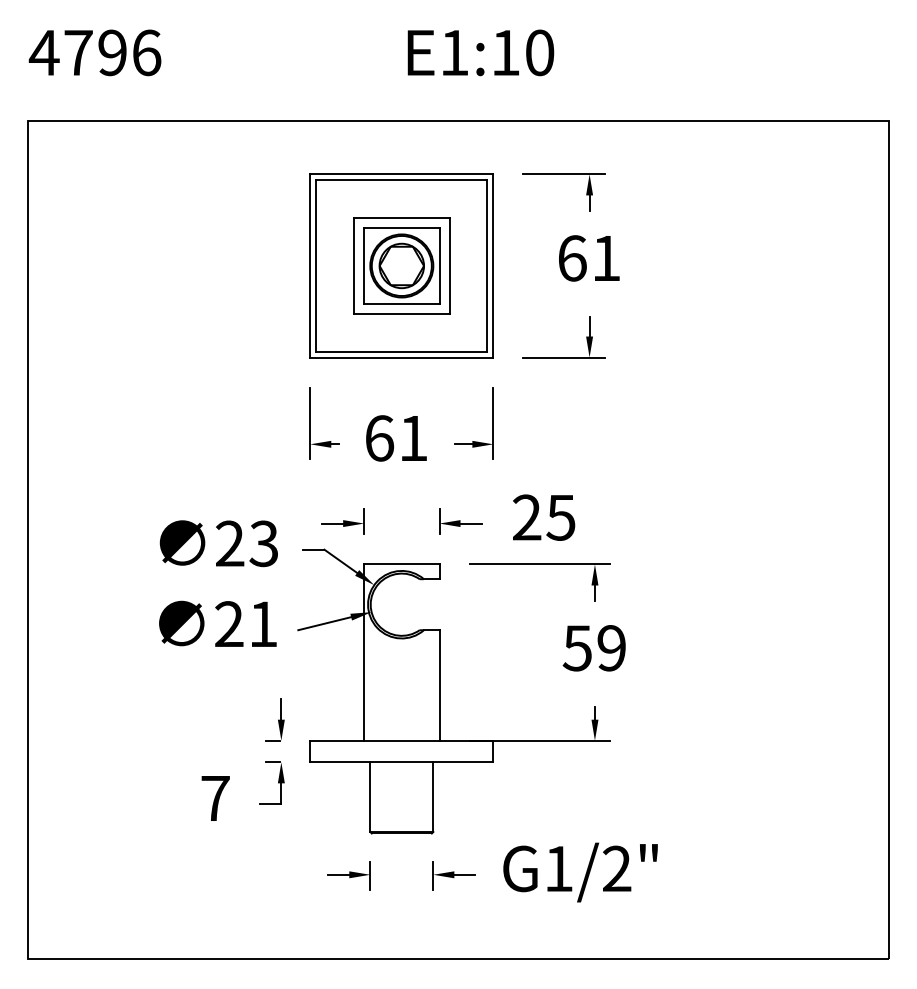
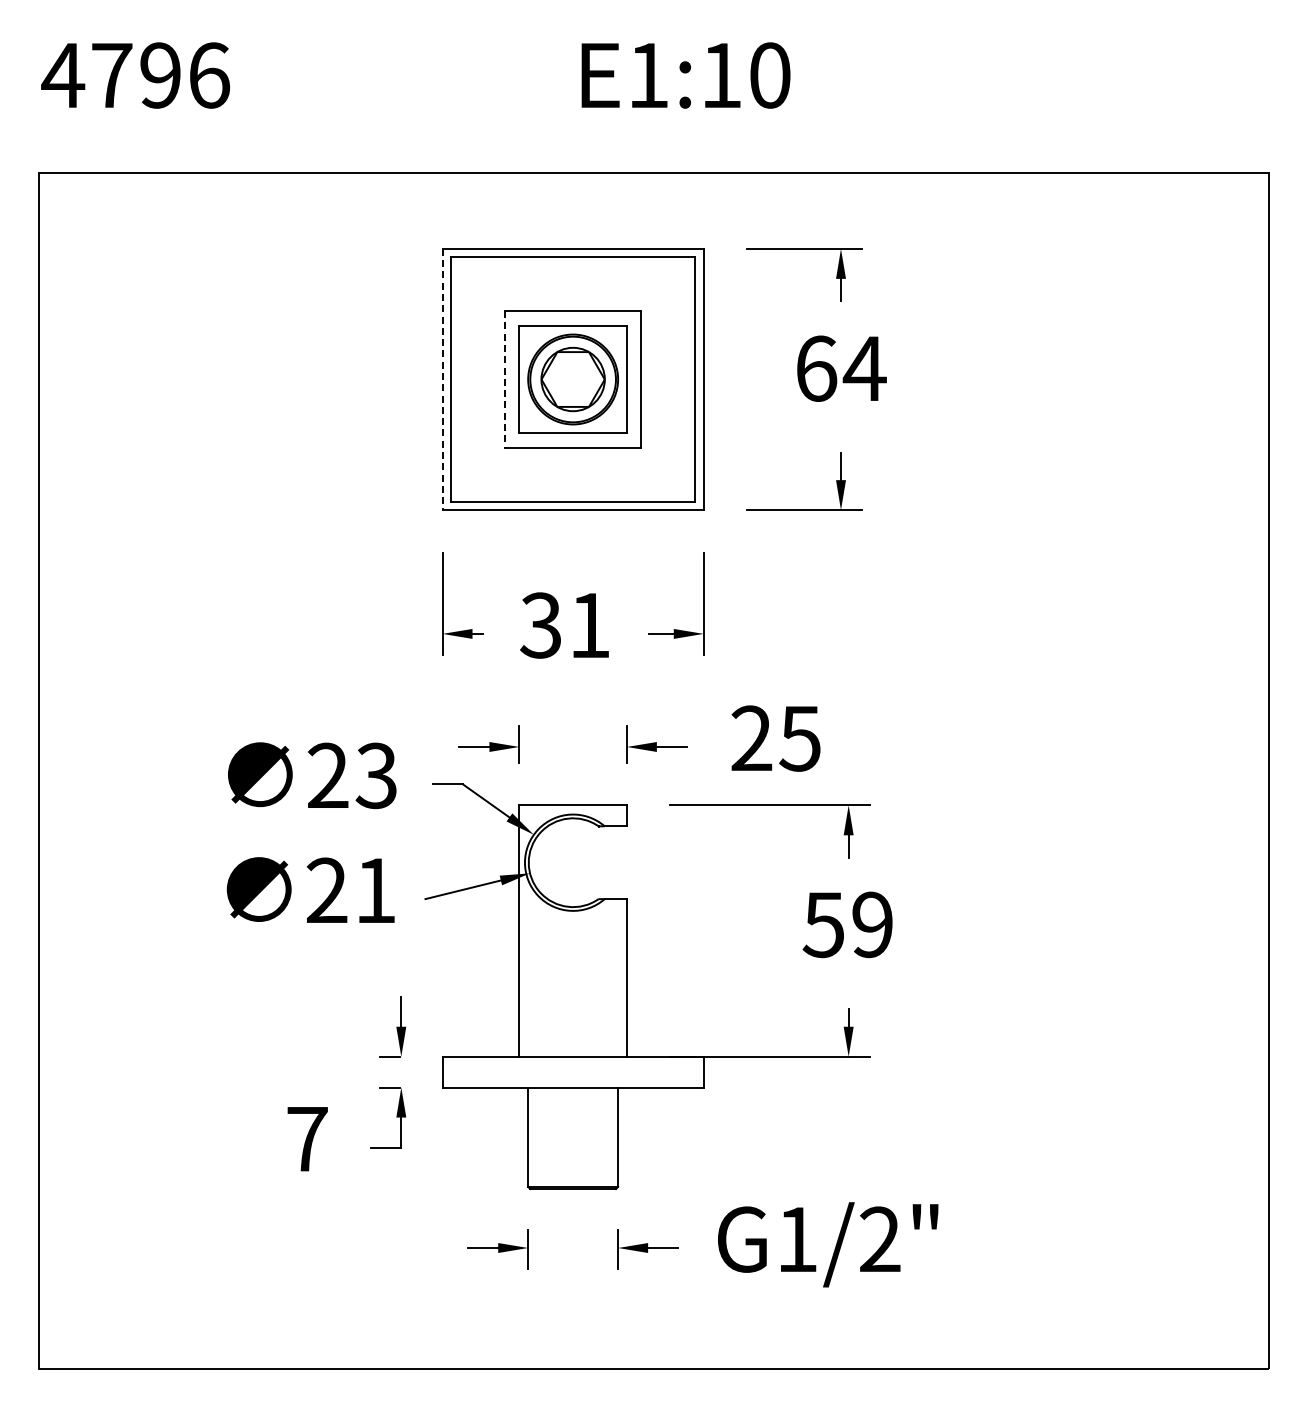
text: (606, 258) -> (864, 368), 61 -> 64
line: (310, 265) -> (442, 379), solid -> dashed
line: (353, 266) -> (504, 380), solid -> dashed
text: (379, 438) -> (541, 625), 61 -> 31

